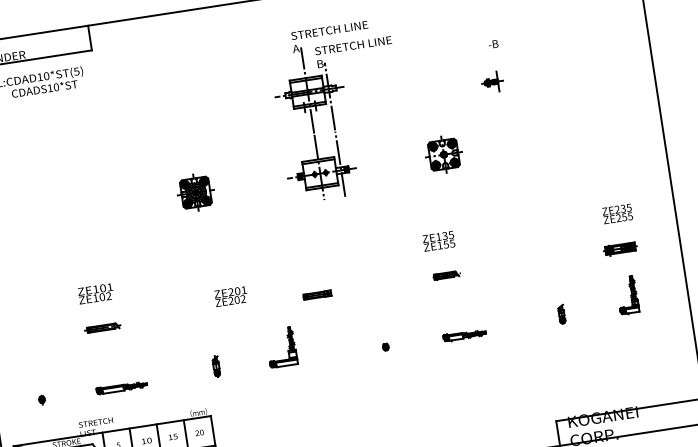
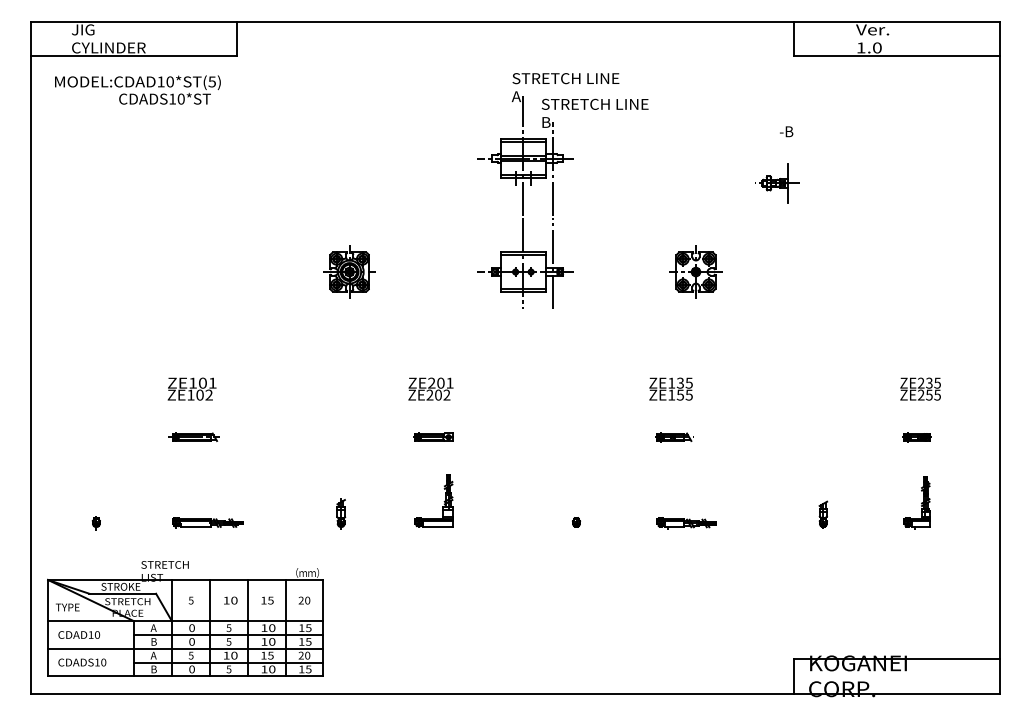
part: (492, 82) -> (777, 183), size x1.43
part: (619, 249) -> (916, 437), size x0.62
part: (316, 294) -> (433, 436), moved
text: (230, 296) -> (430, 388), moved

